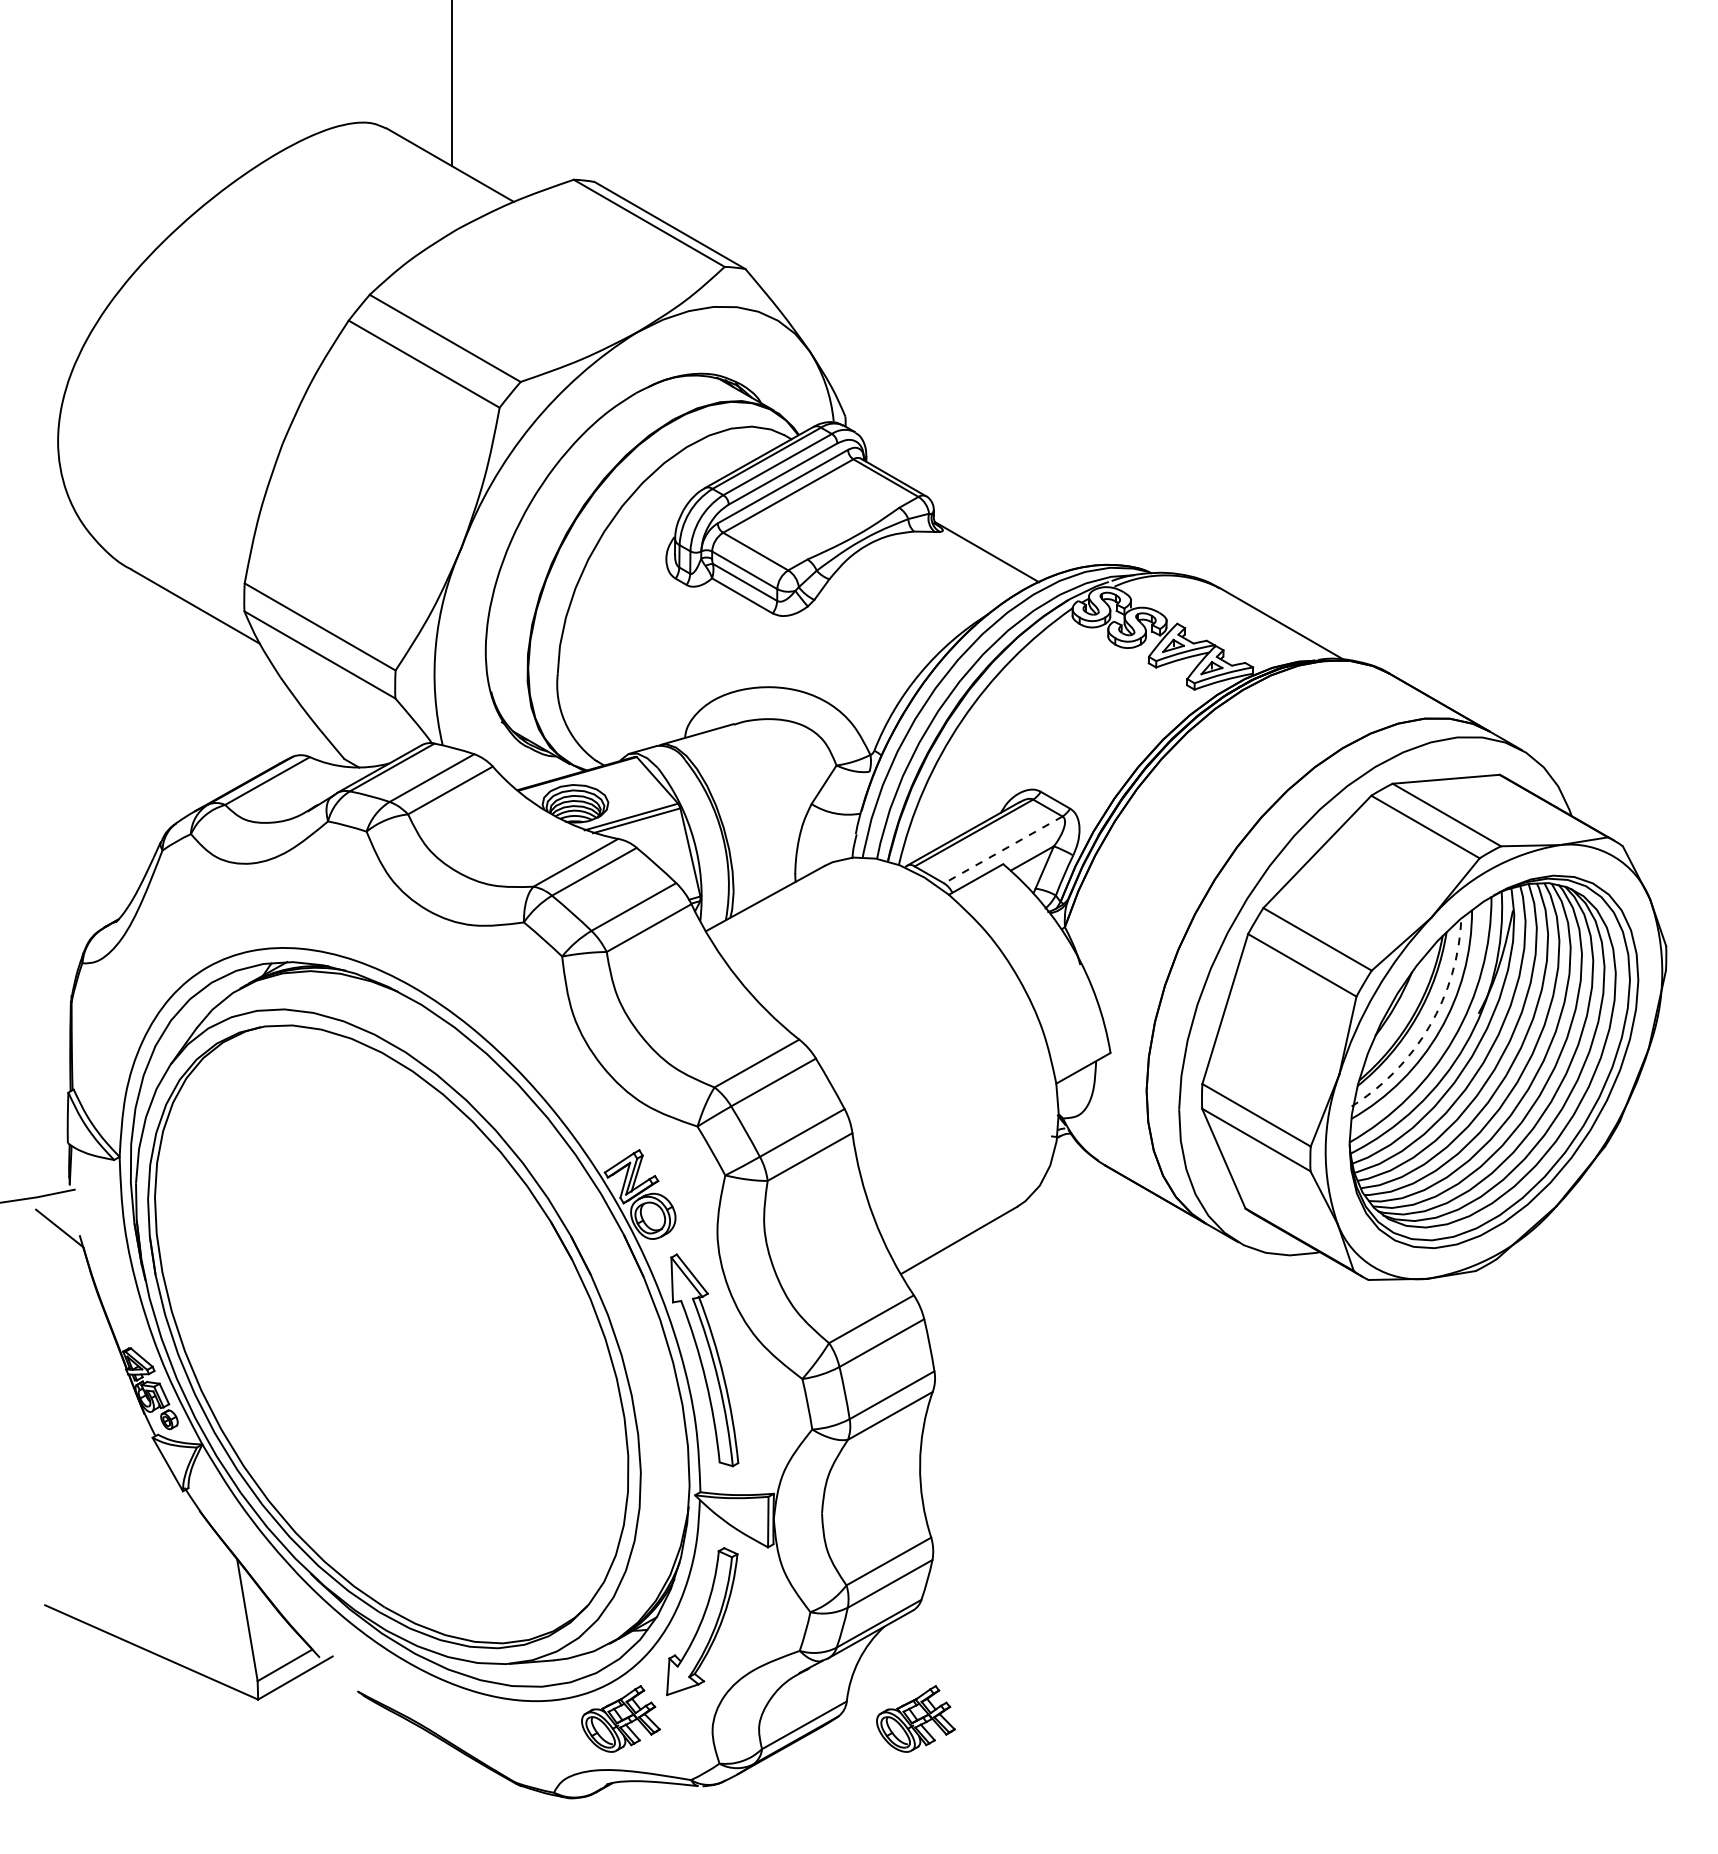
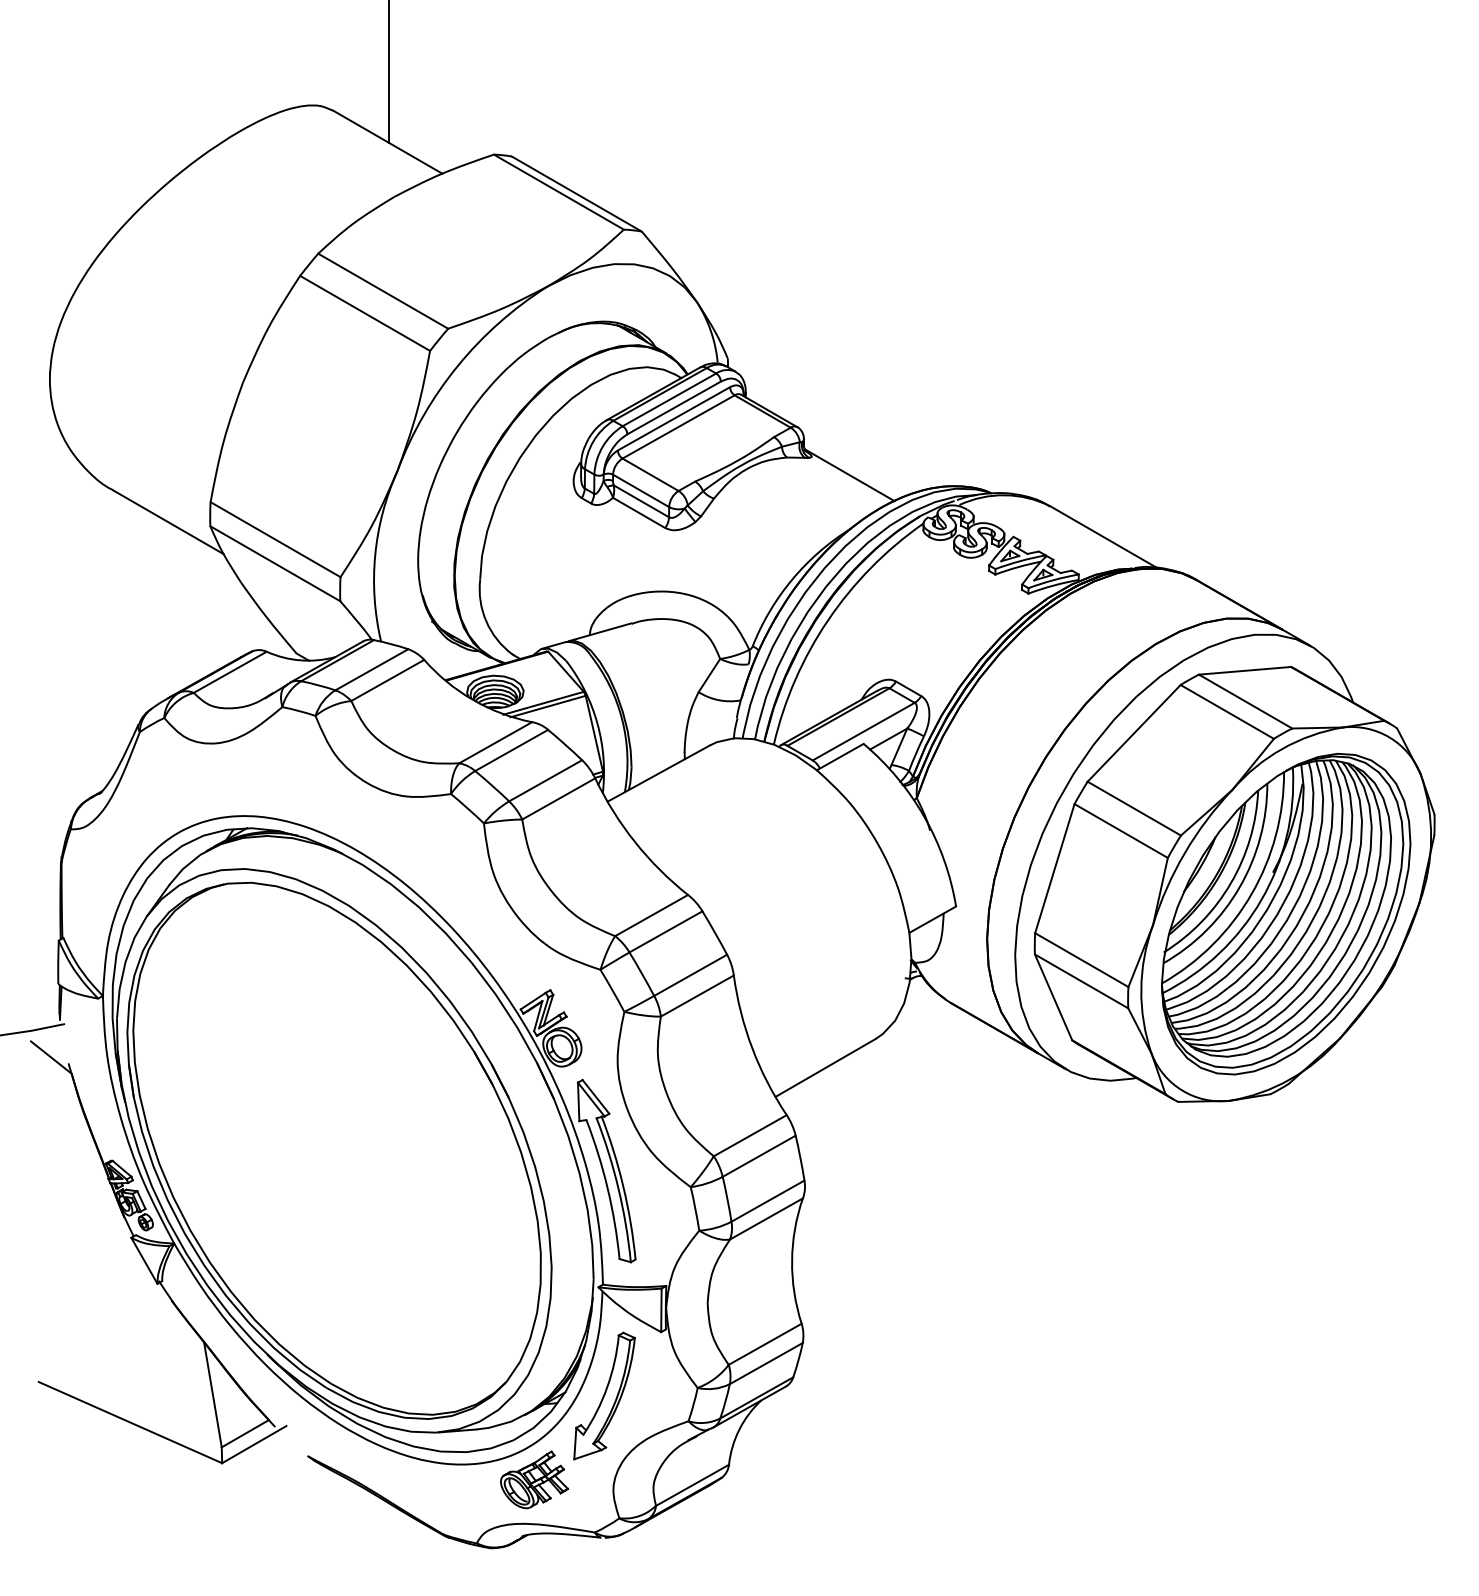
line: (1002, 850) -> (863, 732), dashed -> solid
arc: (1429, 1026) -> (1230, 883), dashed -> solid
part: (915, 1718) -> (788, 1479), removed

